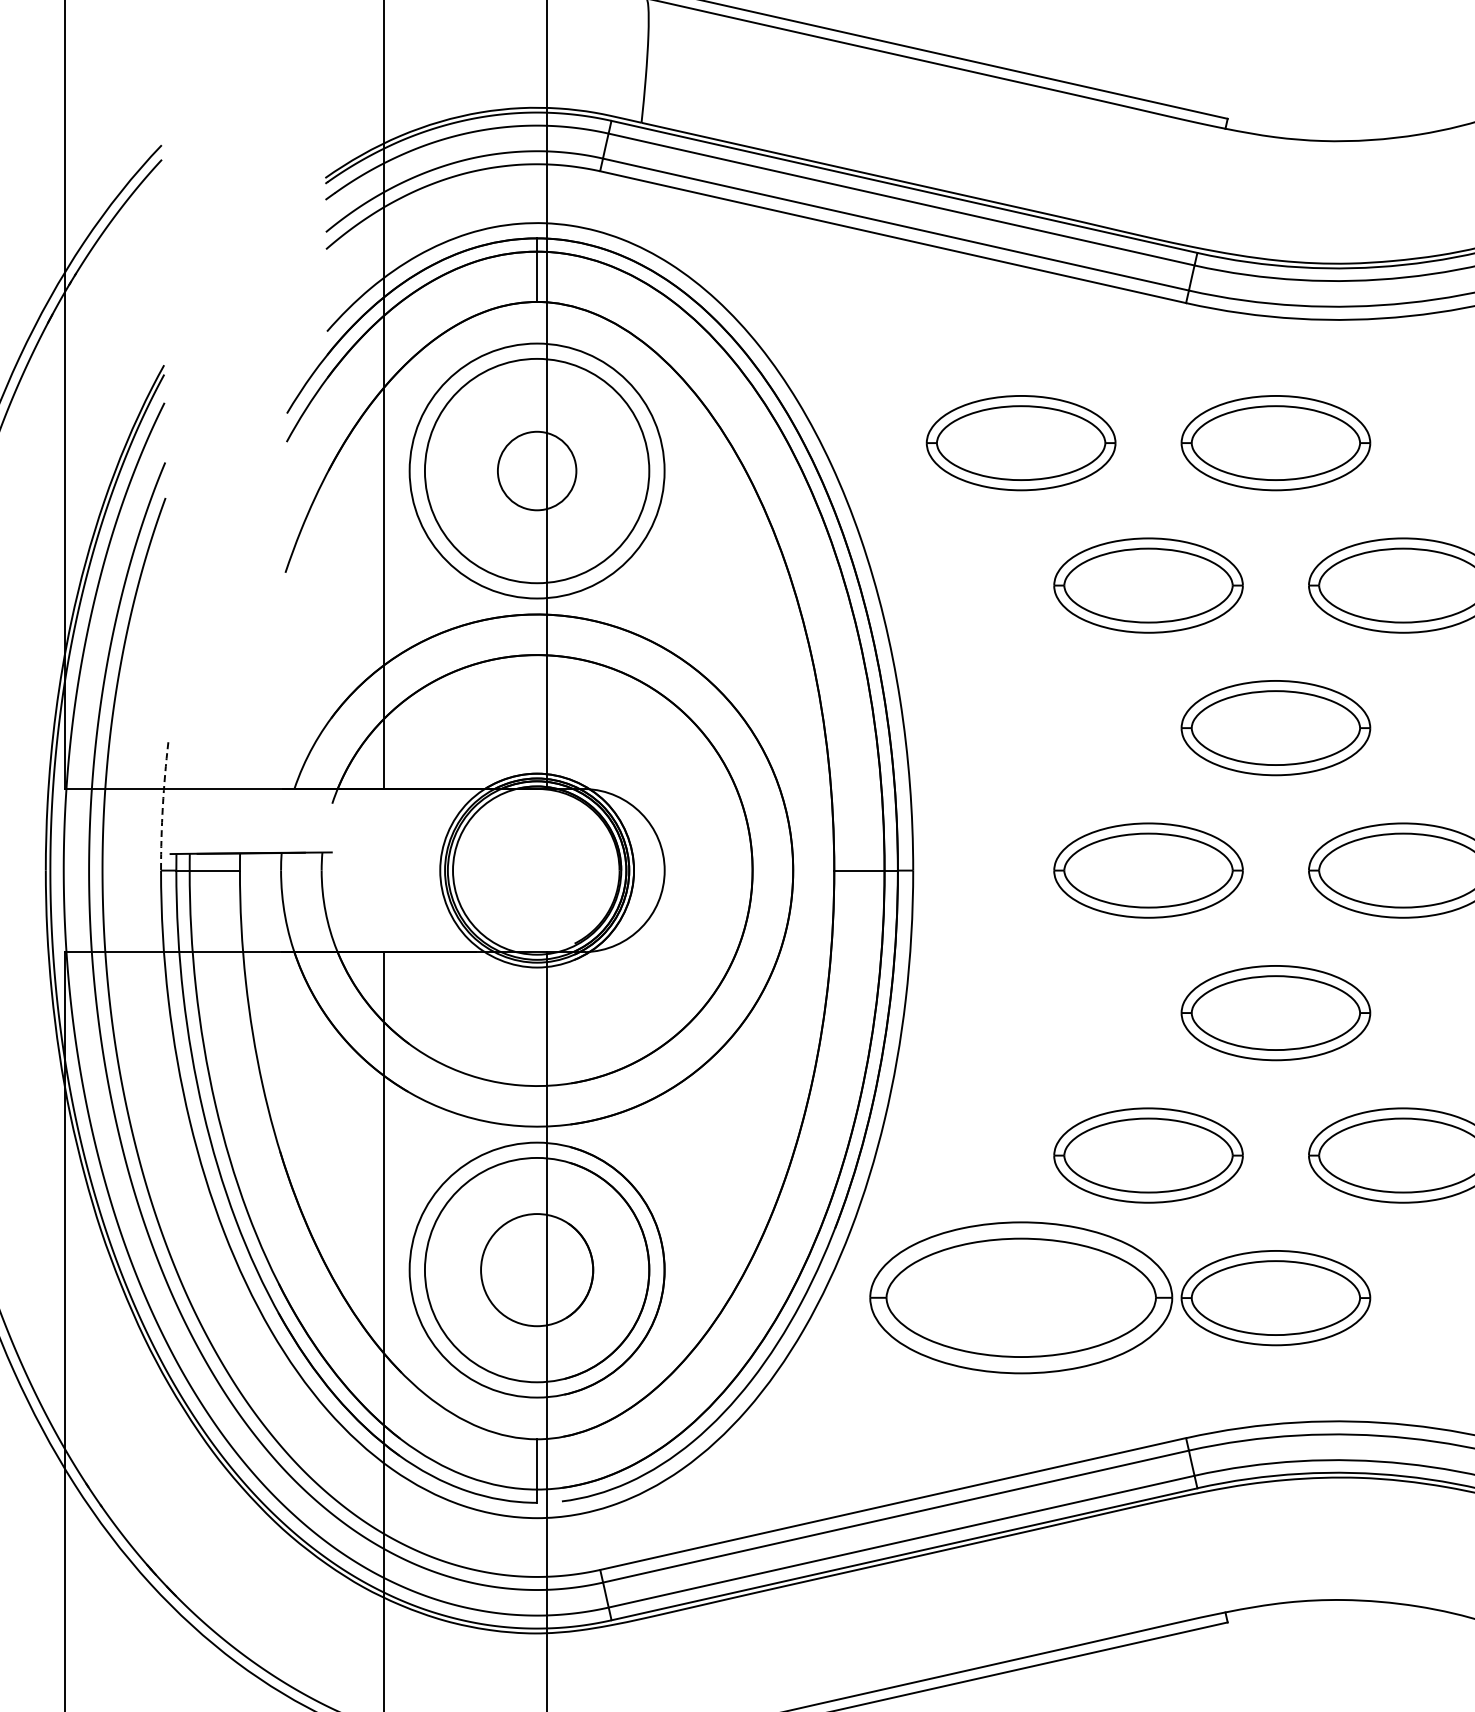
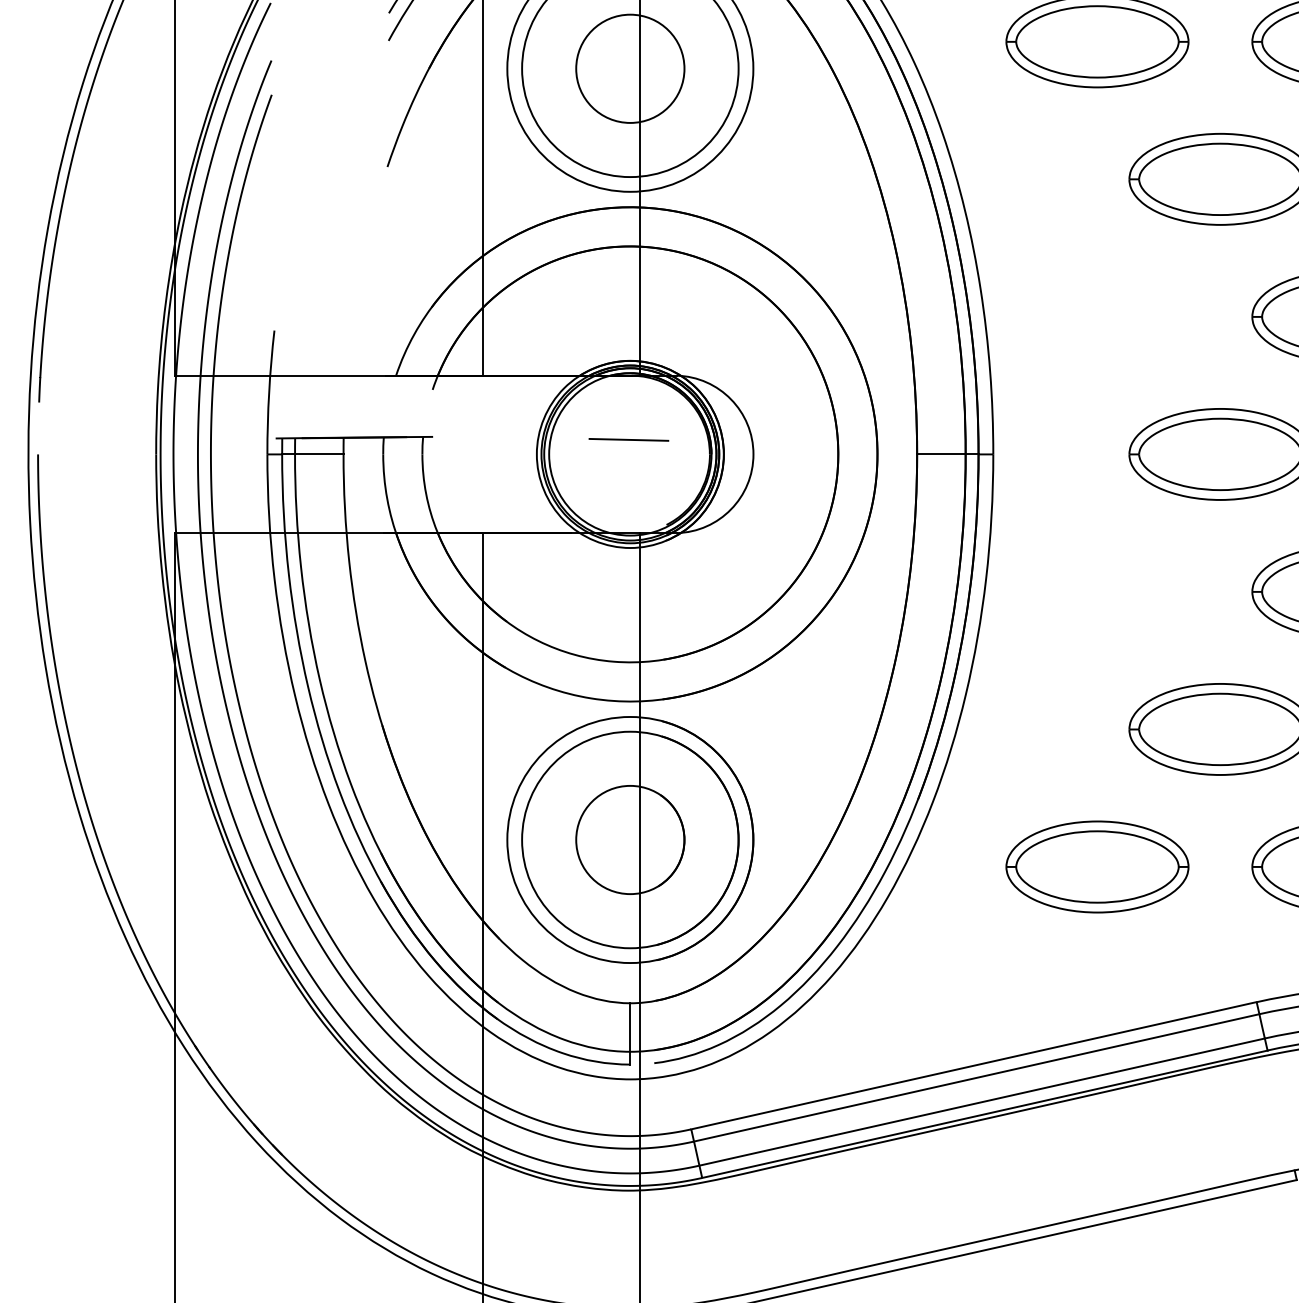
circle: (537, 470) -> (630, 68), size x1.43
arc: (162, 806) -> (268, 392), dashed -> solid
line: (535, 855) -> (628, 439), added
part: (1020, 1298) -> (1096, 867), size x0.62

